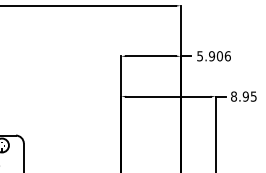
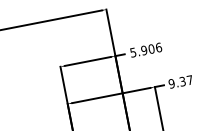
text: (243, 96) -> (180, 81), 8.95 -> 9.37

